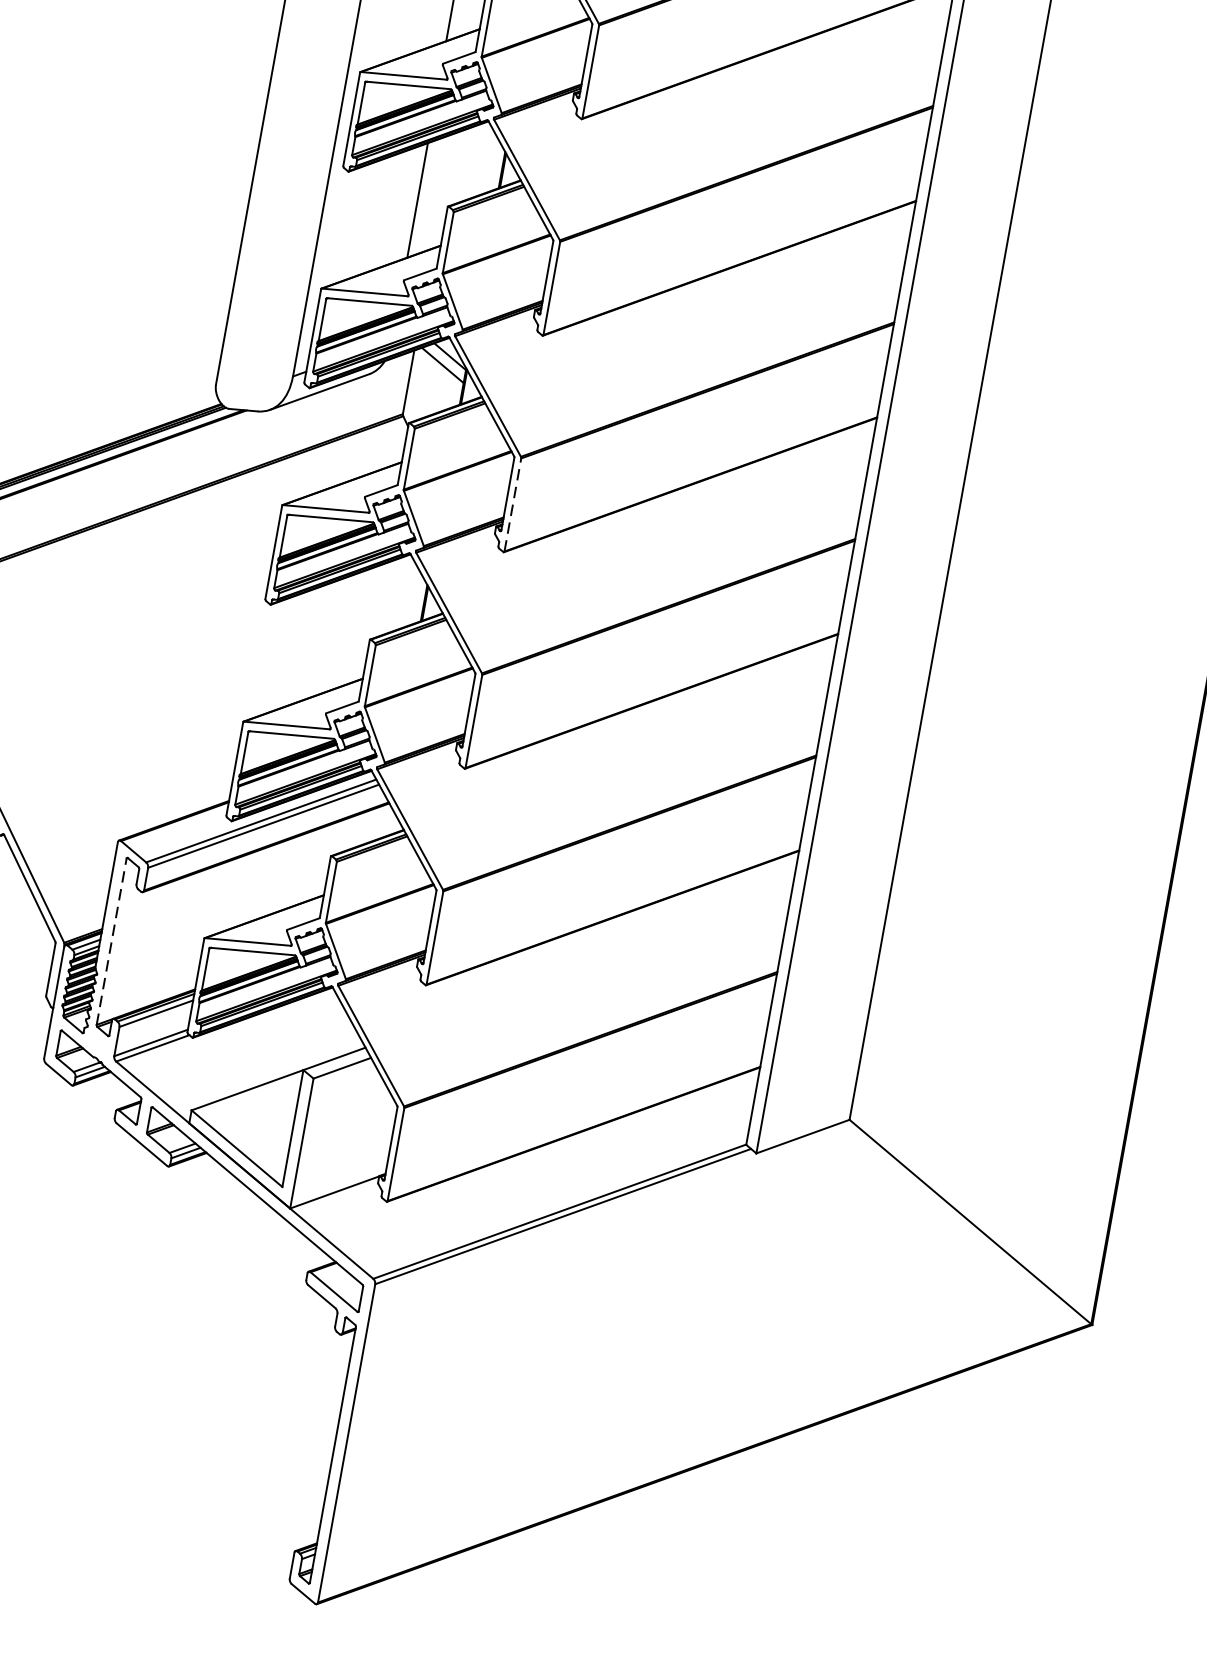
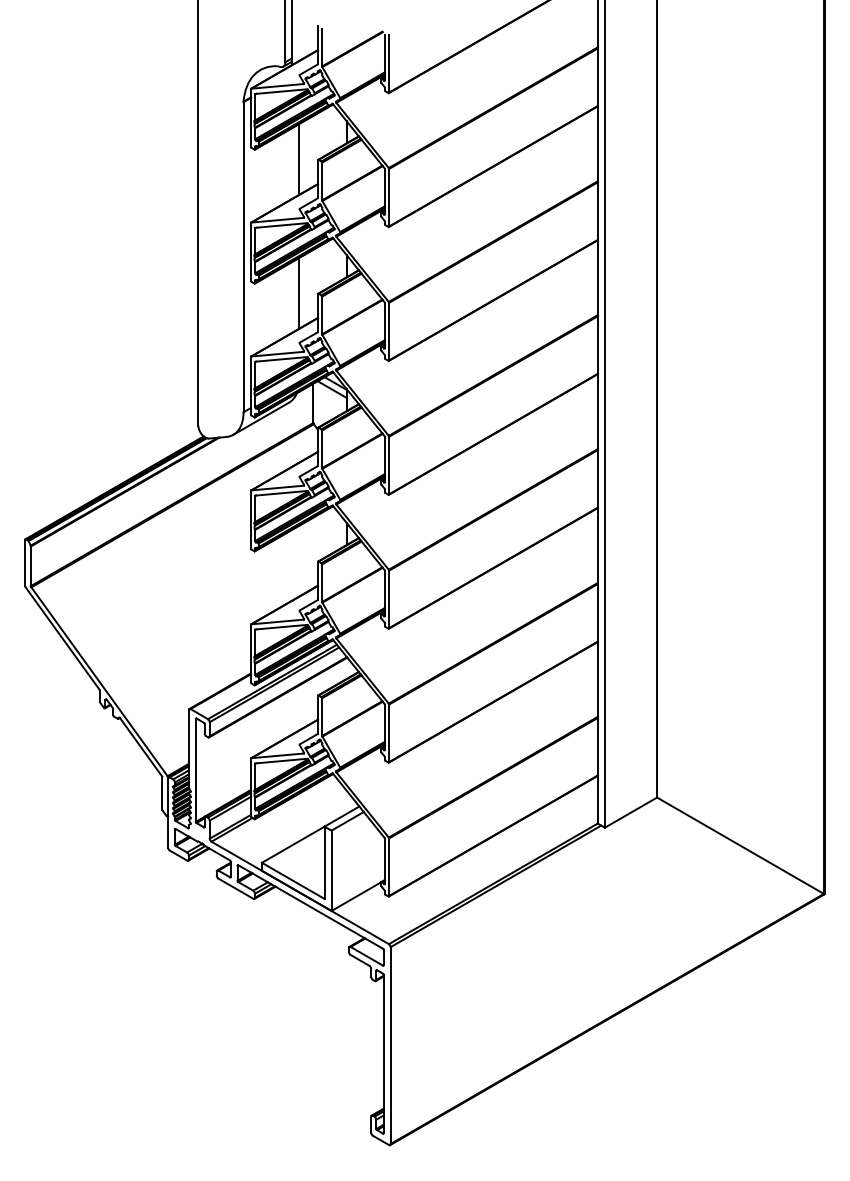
line: (513, 505) -> (389, 465), dashed -> solid
line: (111, 940) -> (195, 769), dashed -> solid

